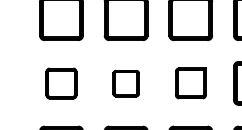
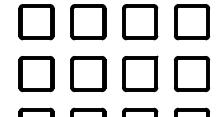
part: (191, 82) -> (140, 73), size x1.43
part: (61, 83) -> (36, 74), size x1.43
part: (126, 83) -> (88, 74), size x1.67

